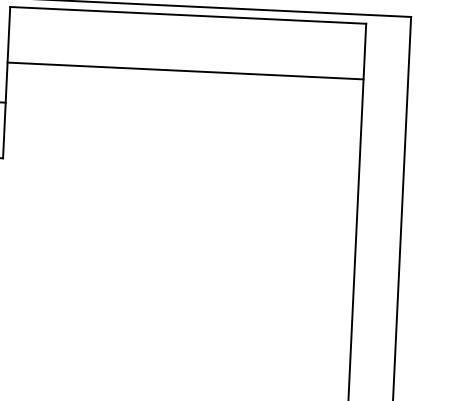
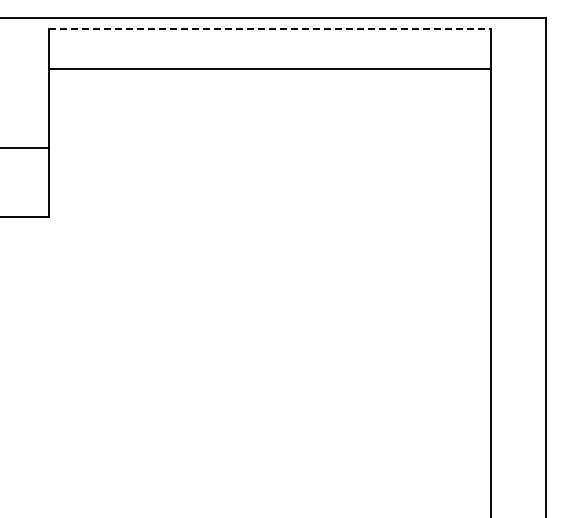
line: (188, 15) -> (270, 28), solid -> dashed
line: (185, 70) -> (269, 68), moved

